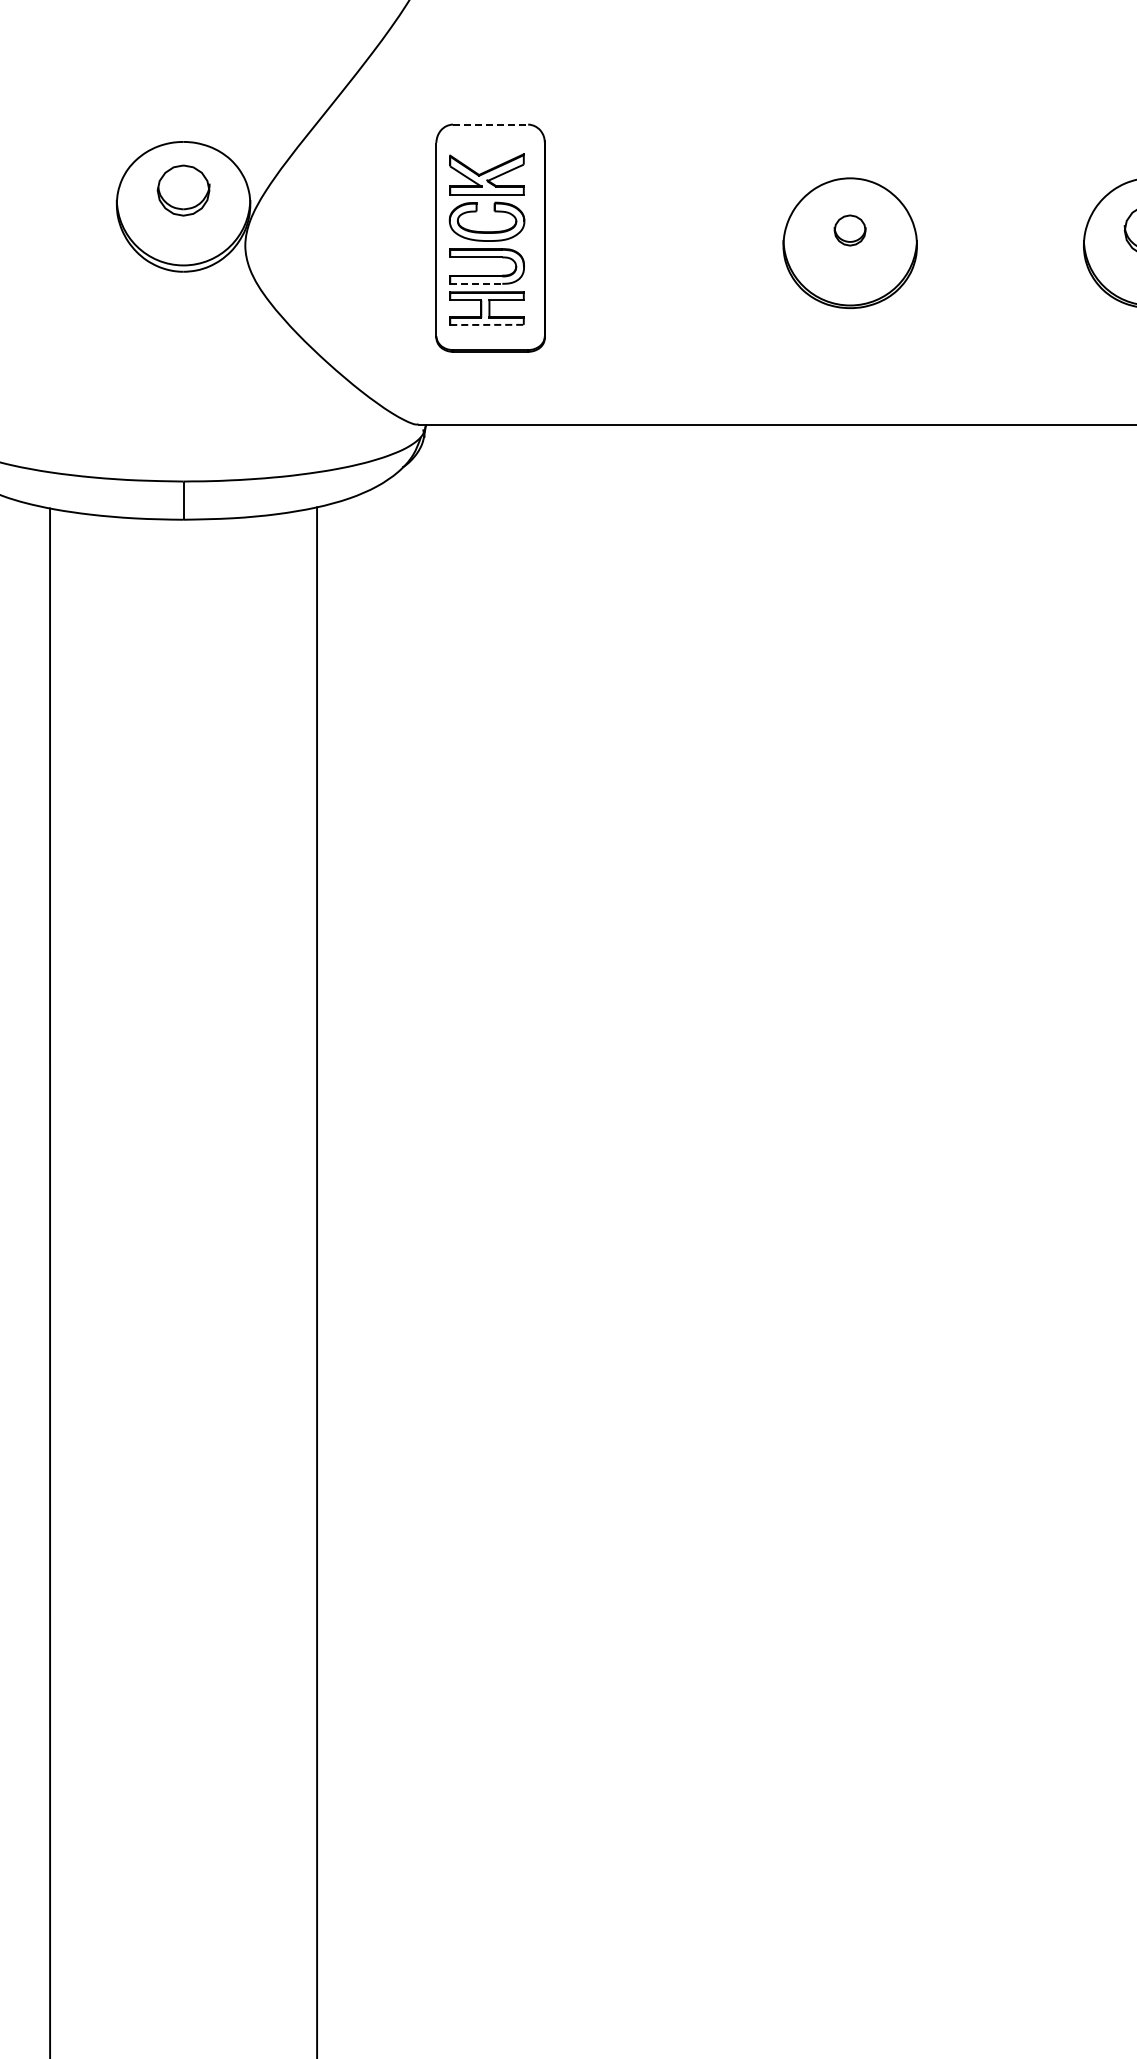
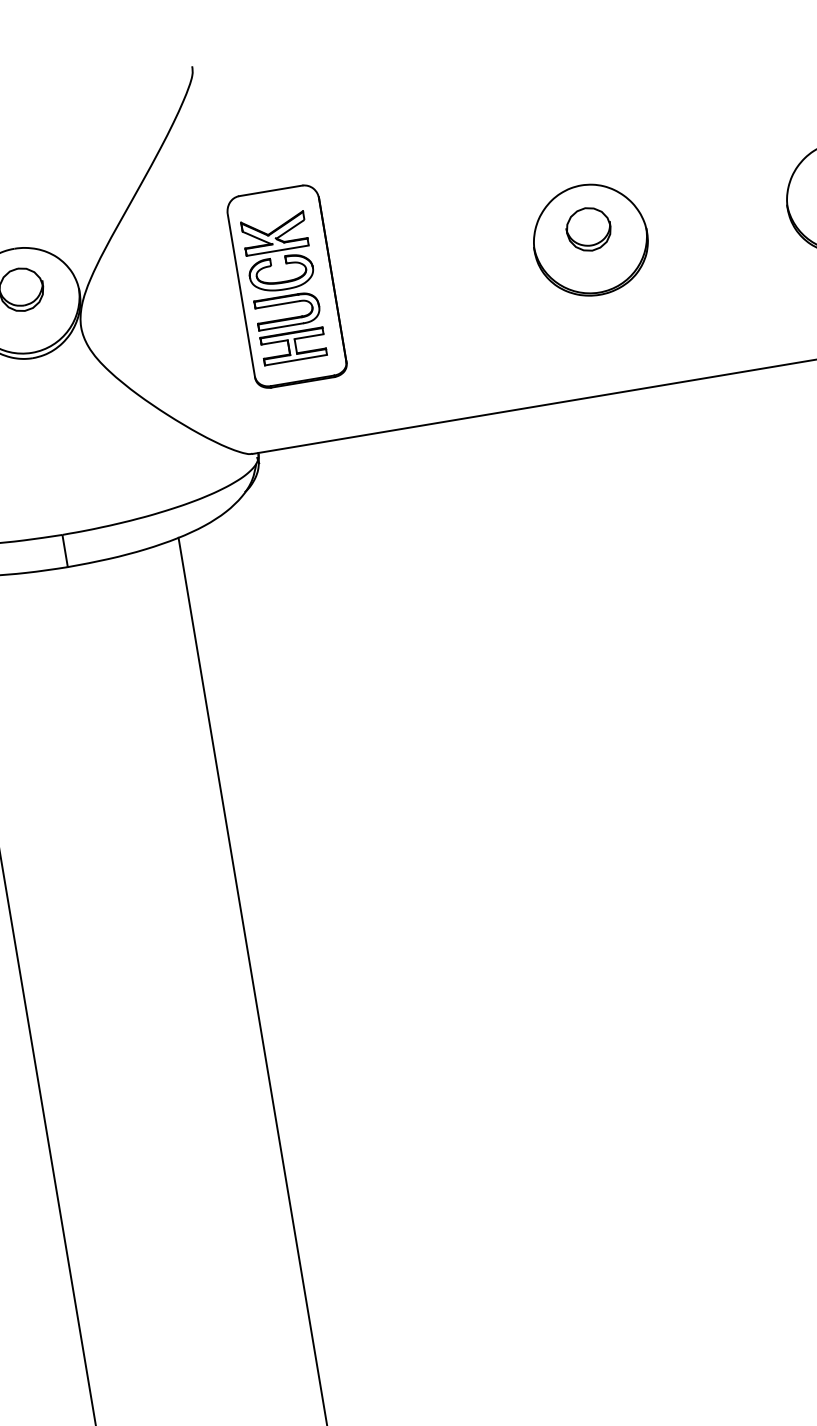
line: (490, 124) -> (270, 190), dashed -> solid
part: (849, 230) -> (588, 229), size x1.67
line: (476, 283) -> (281, 326), dashed -> solid
line: (487, 324) -> (296, 359), dashed -> solid

